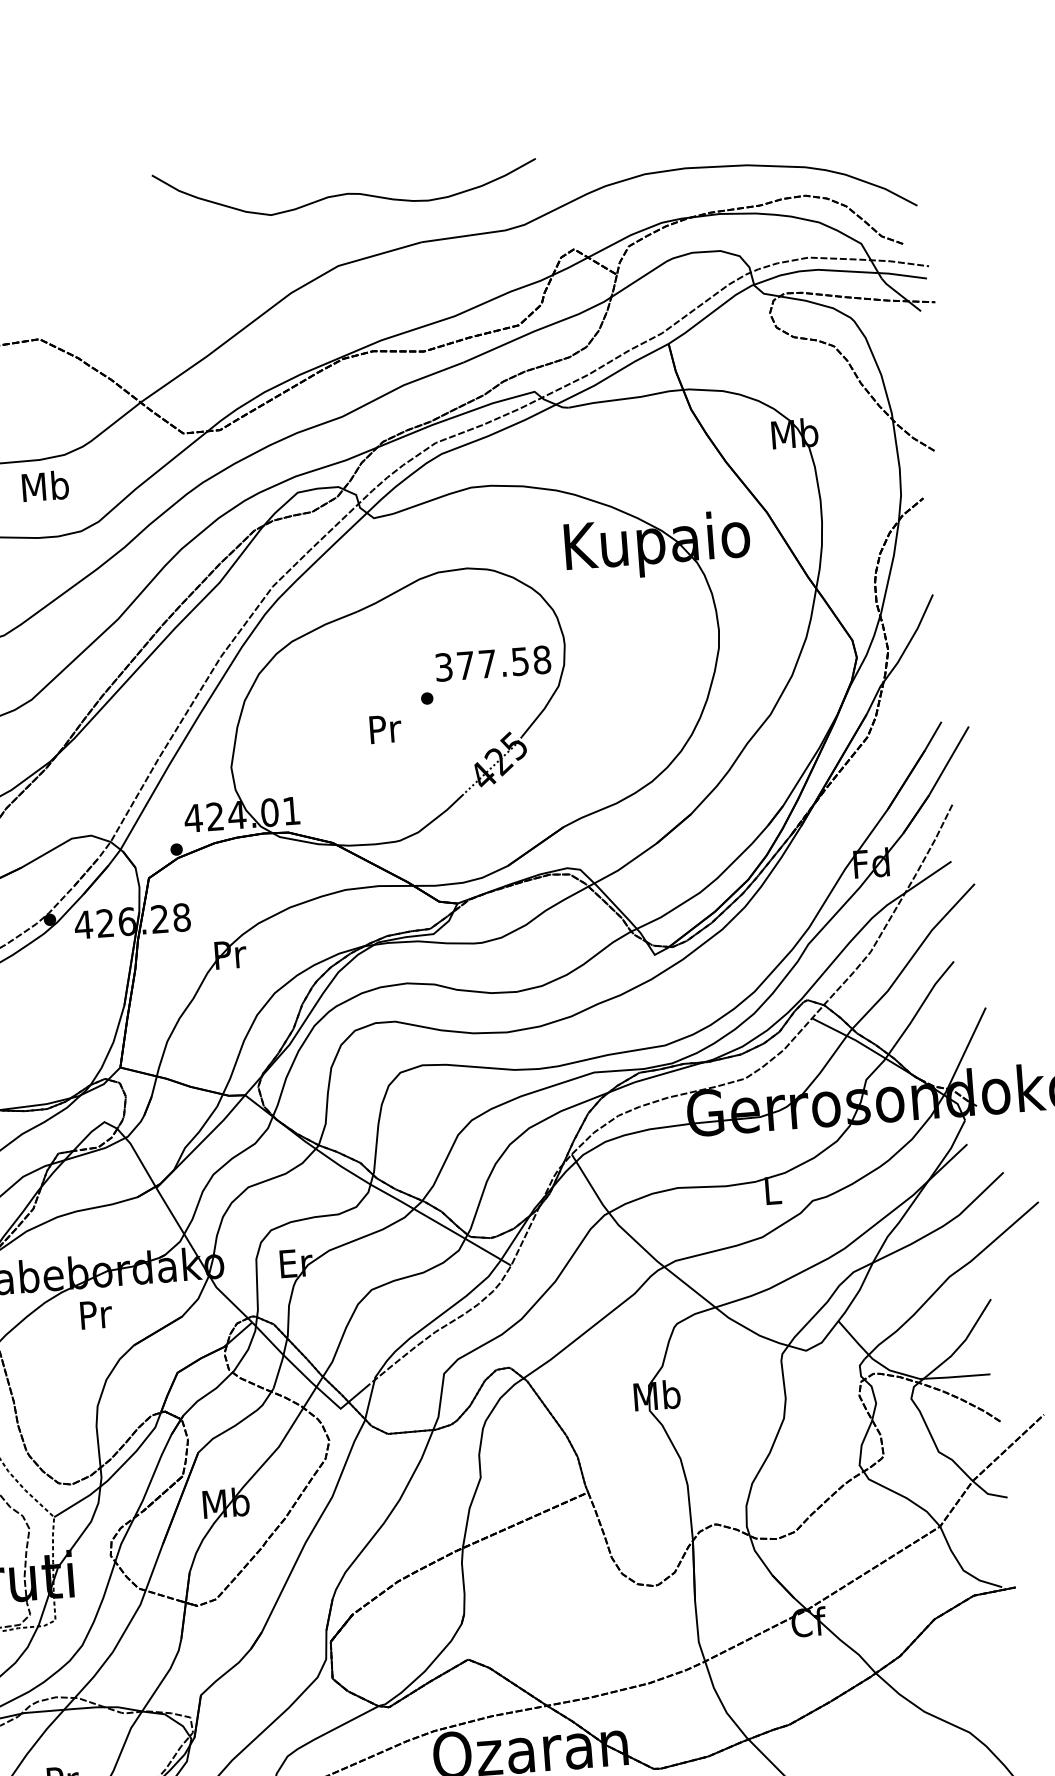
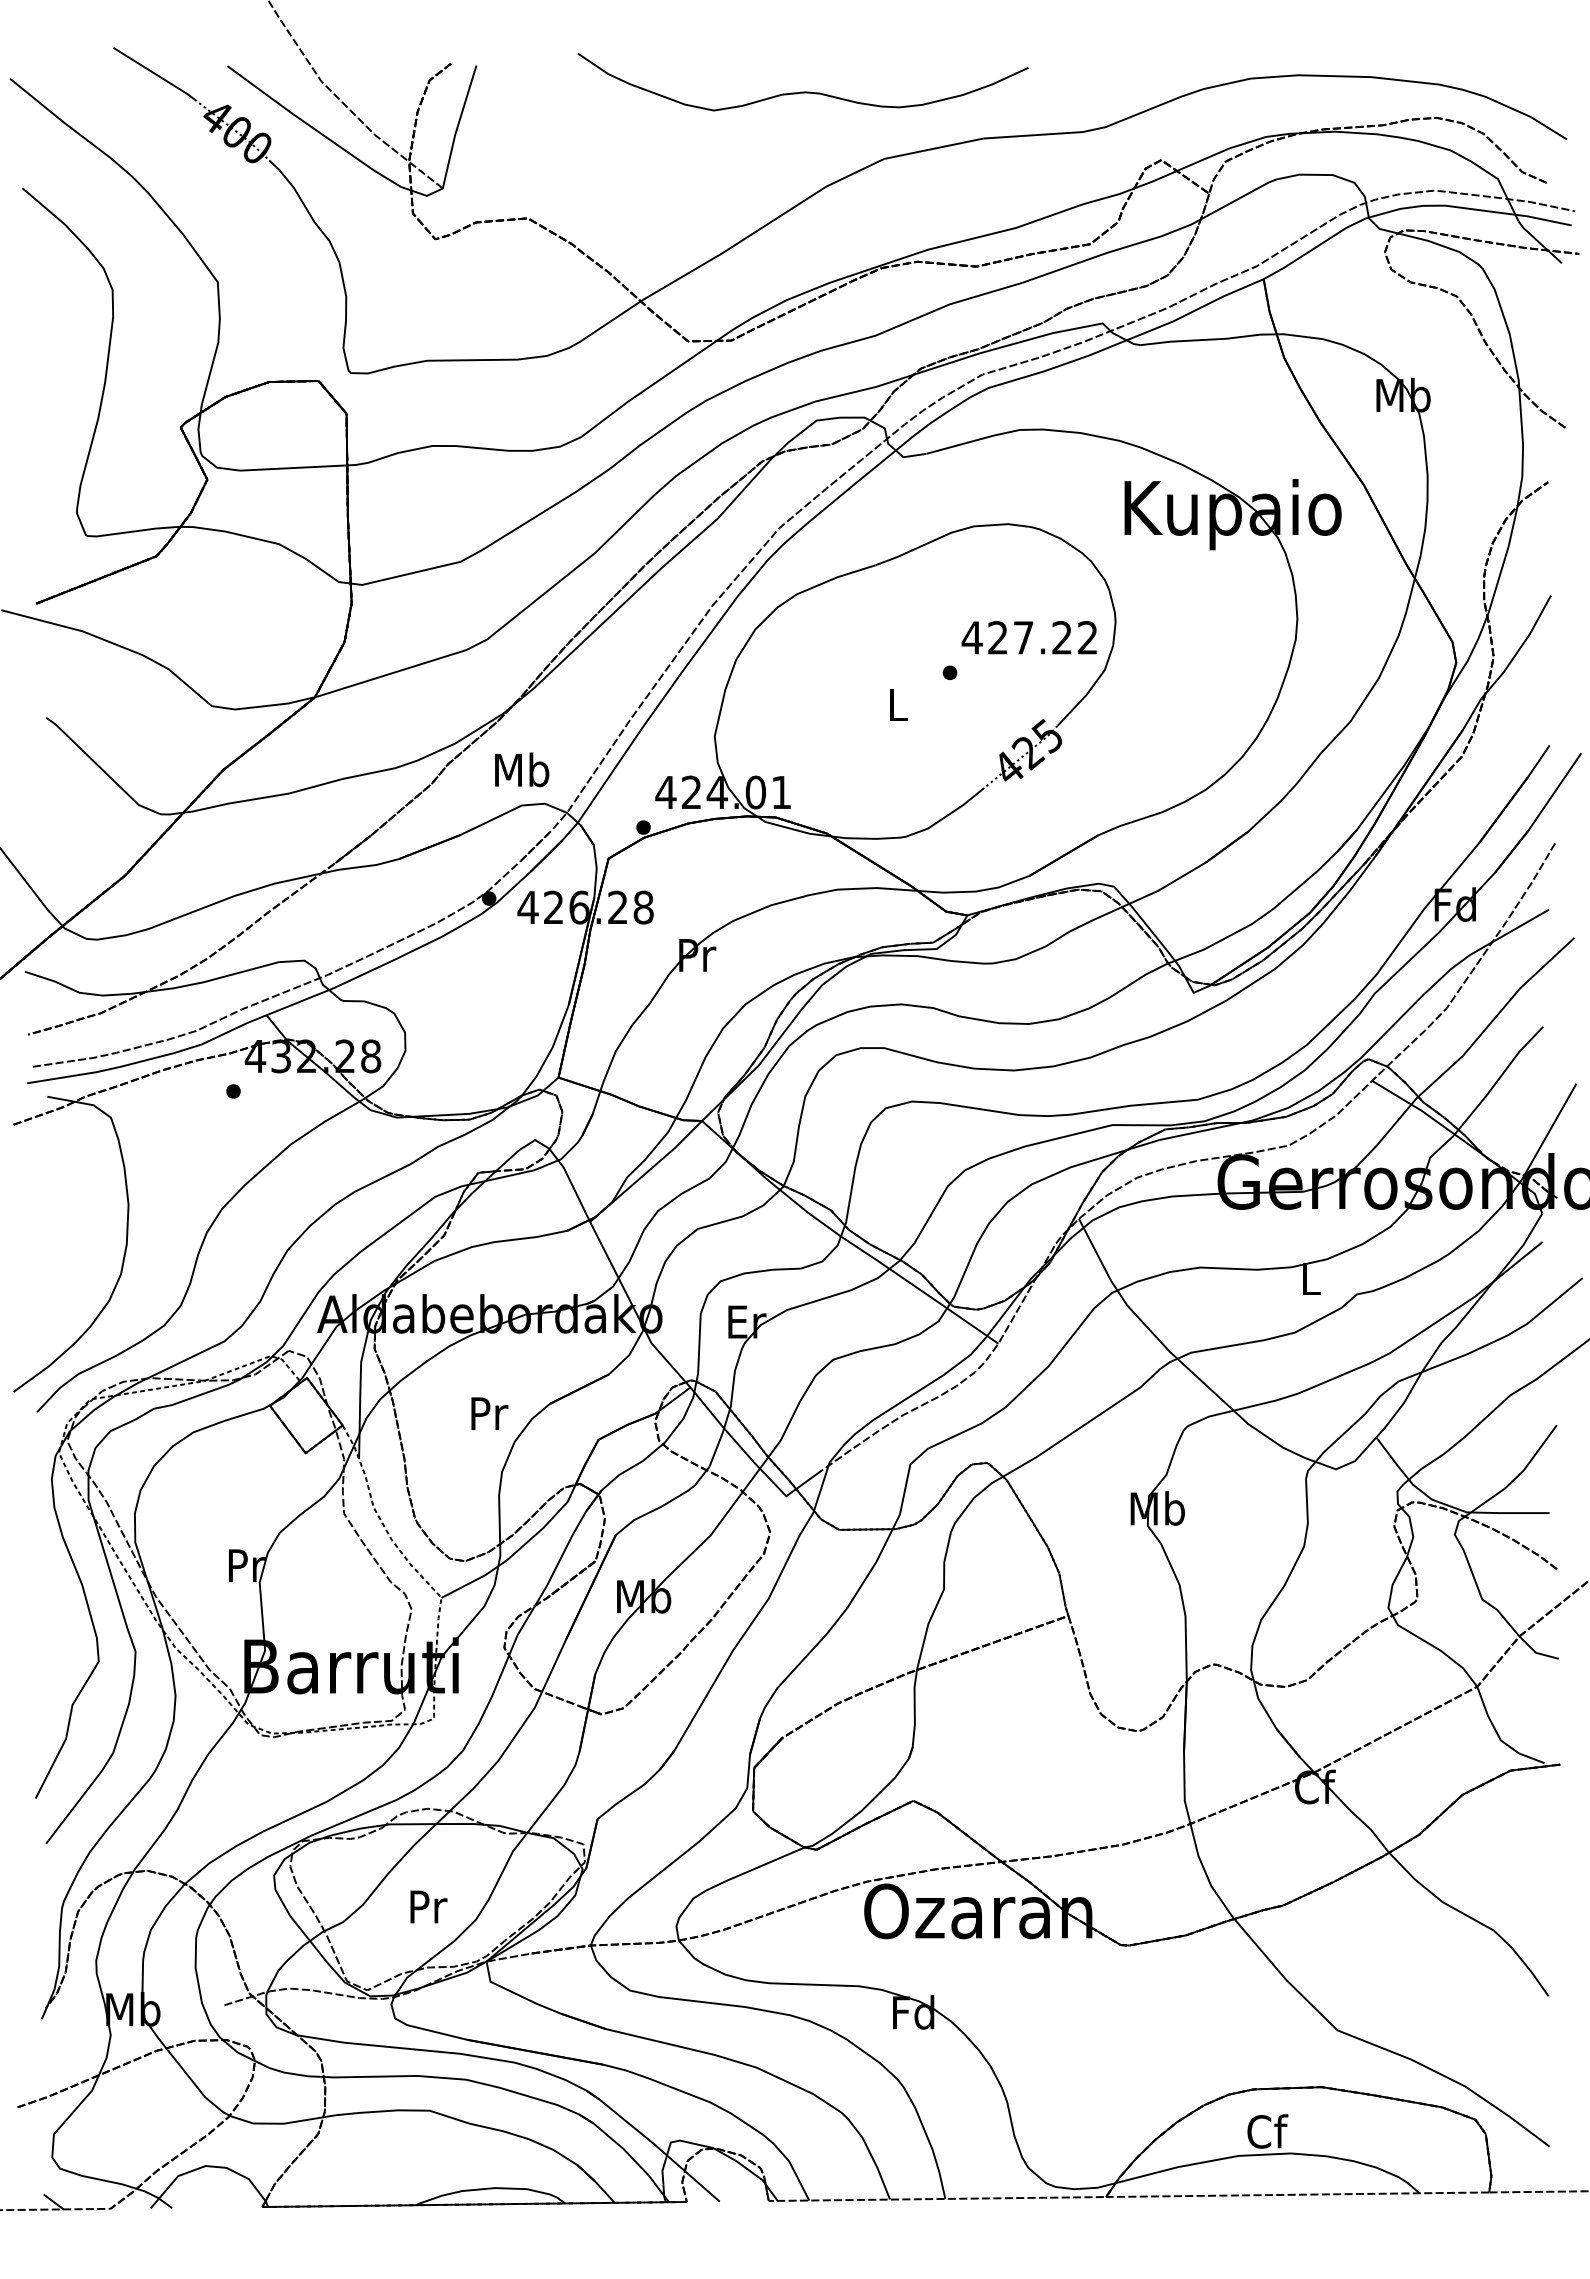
curve: (345, 193) -> (802, 91), moved
text: (45, 485) -> (522, 769), moved
text: (492, 663) -> (1029, 637), 377.58 -> 427.22
text: (385, 728) -> (898, 704), Pr -> L
text: (96, 1314) -> (489, 1413), moved

